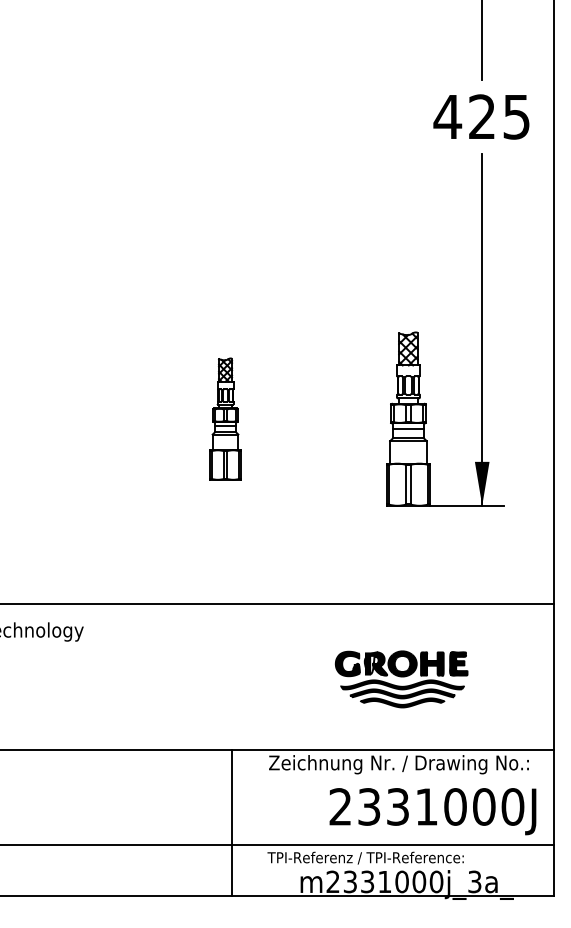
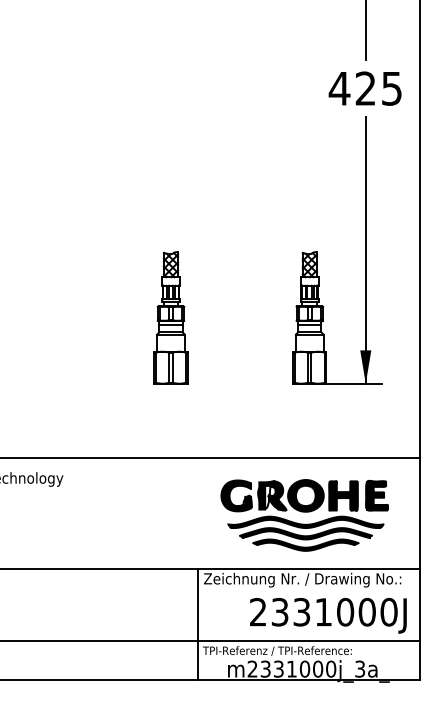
part: (224, 418) -> (170, 317), size x1.43
part: (401, 679) -> (304, 515), size x1.67
line: (232, 823) -> (198, 624), moved

